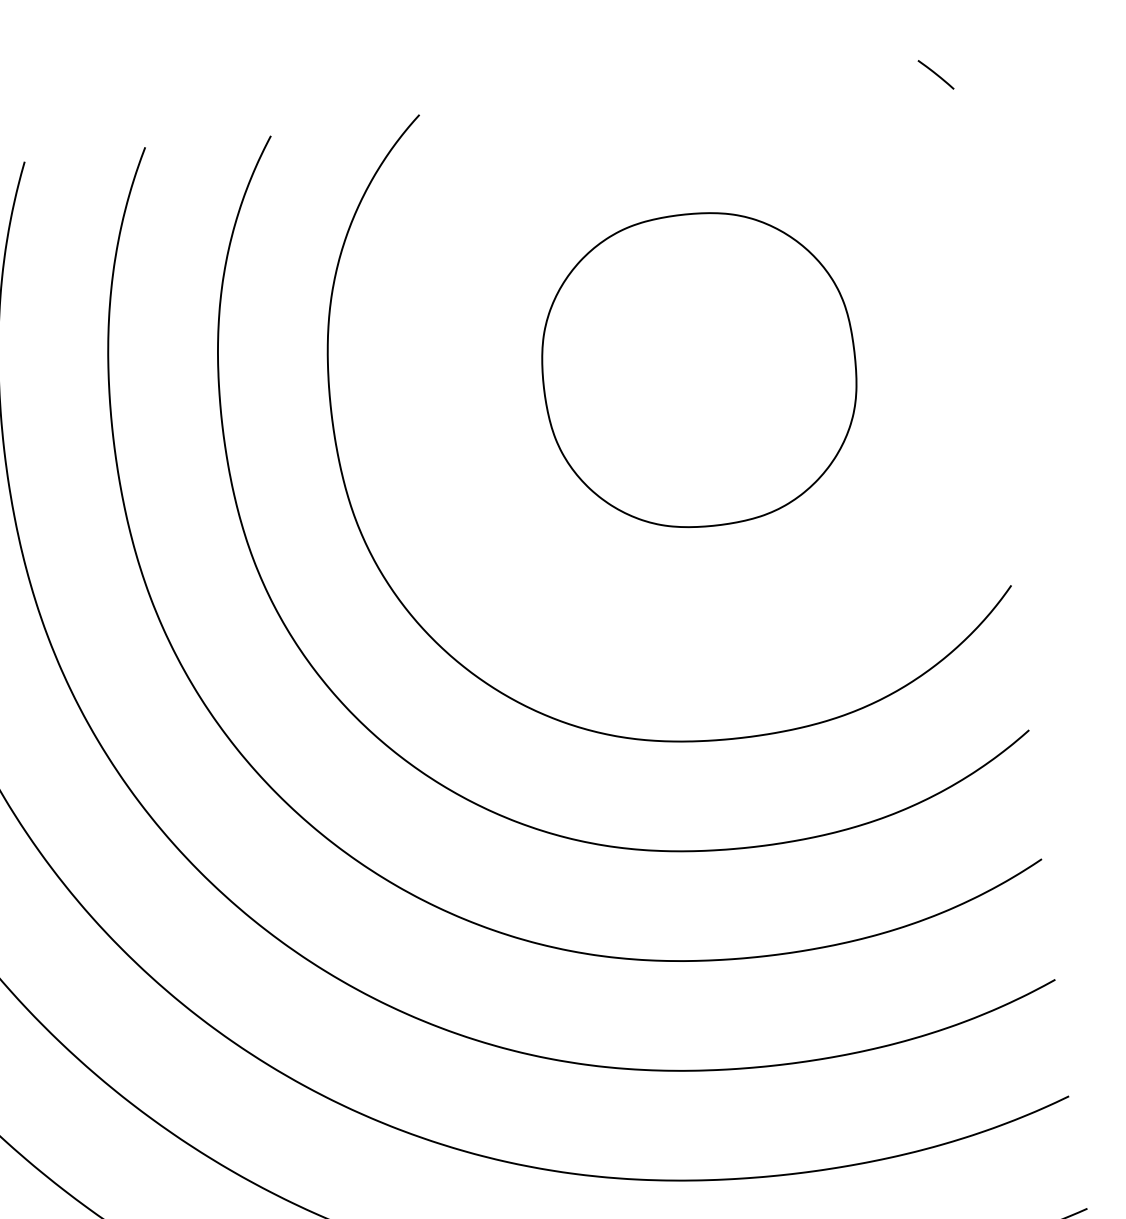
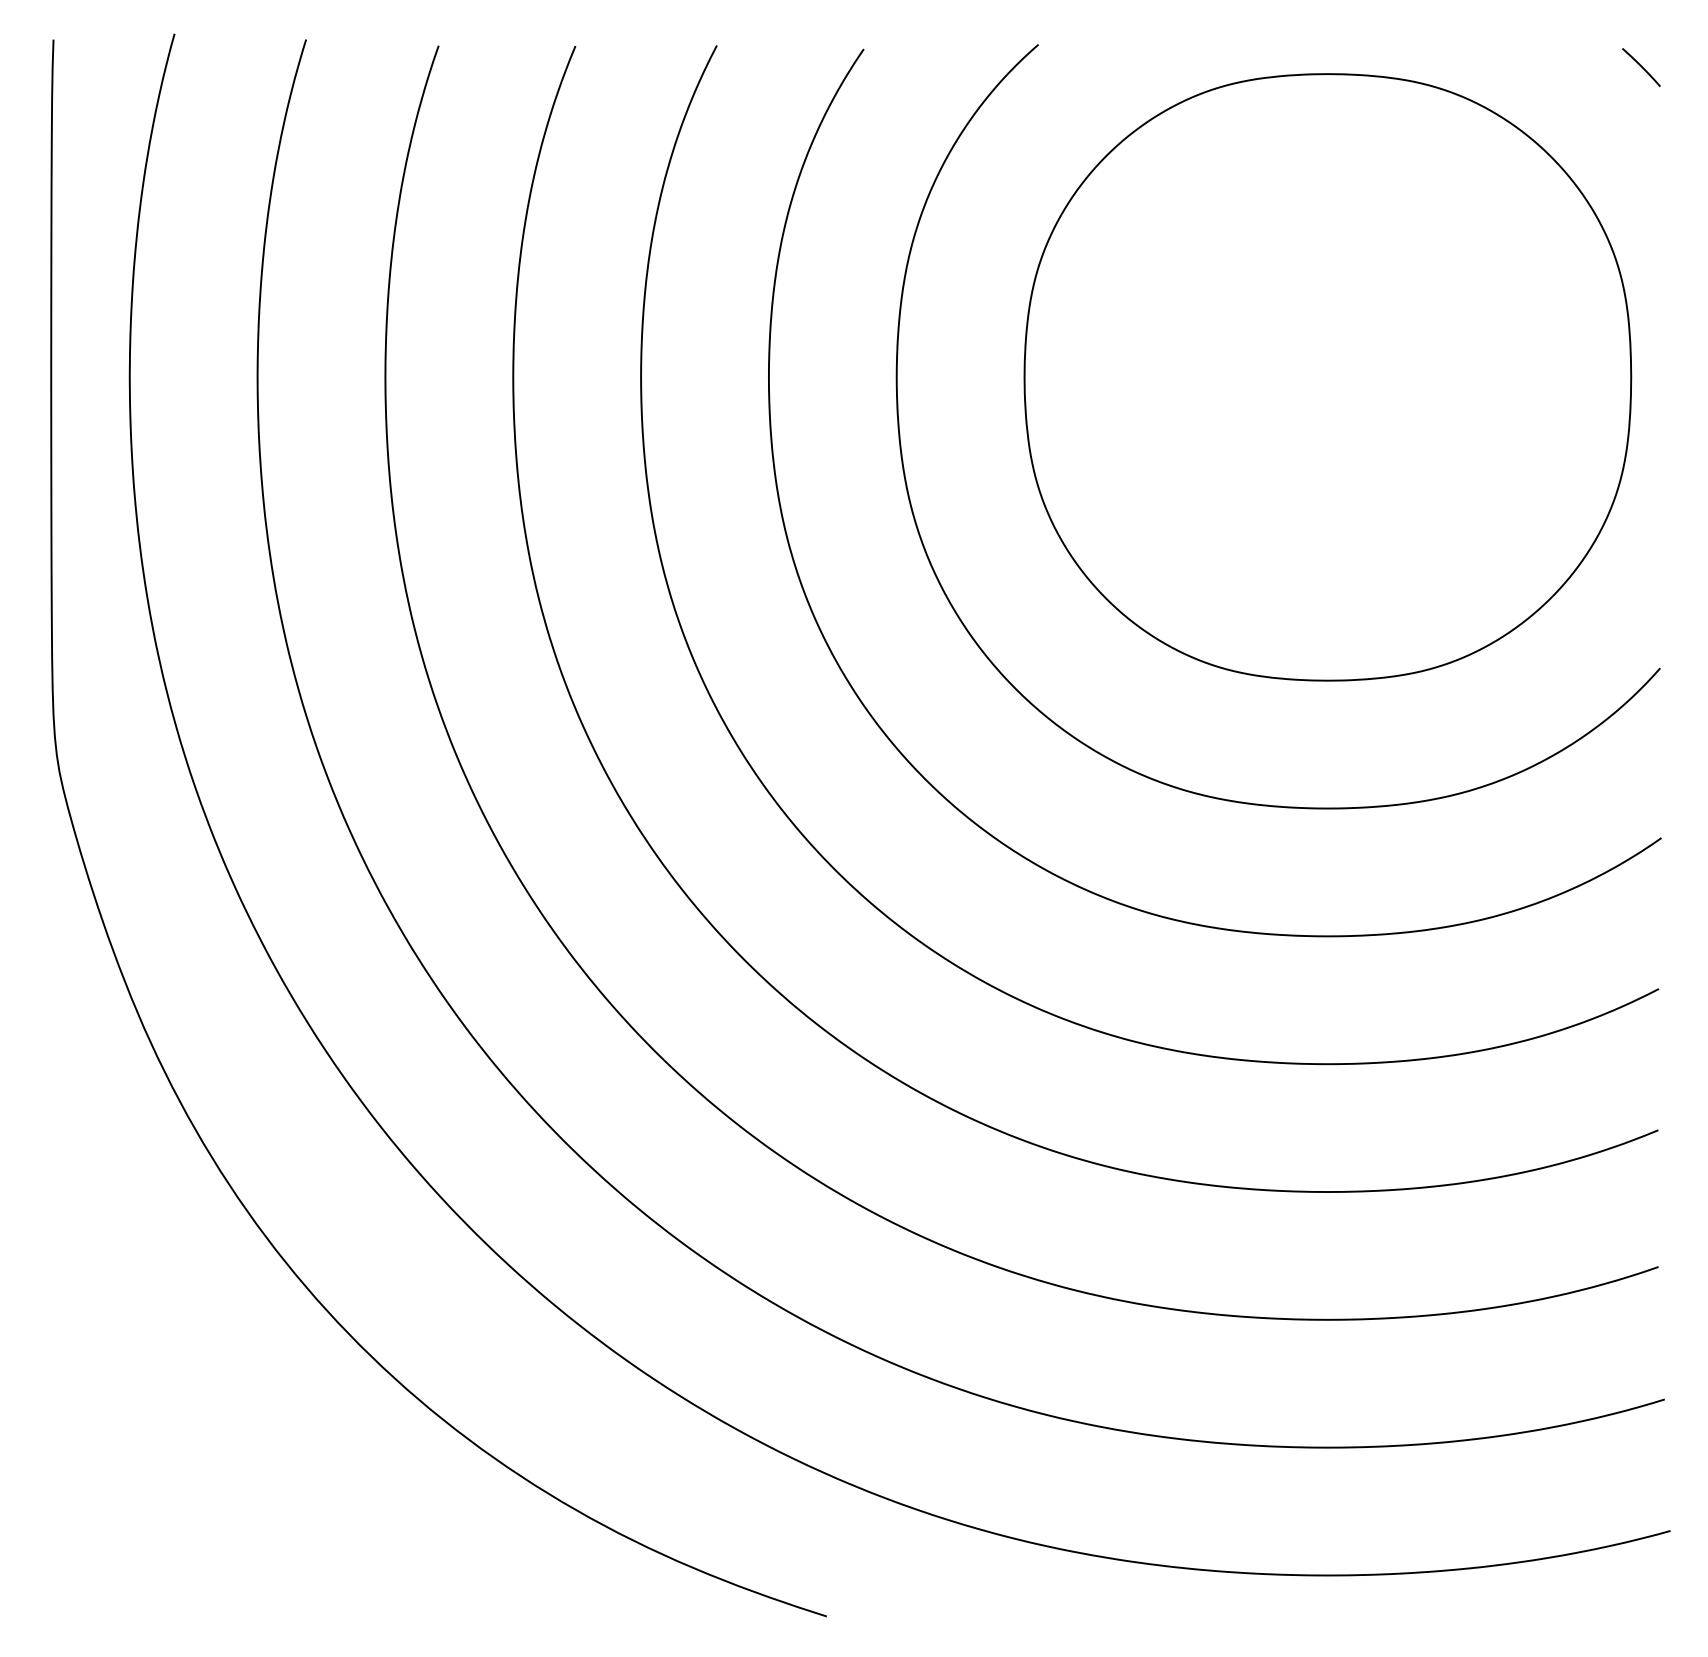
part: (698, 370) -> (1327, 377), size x1.67

